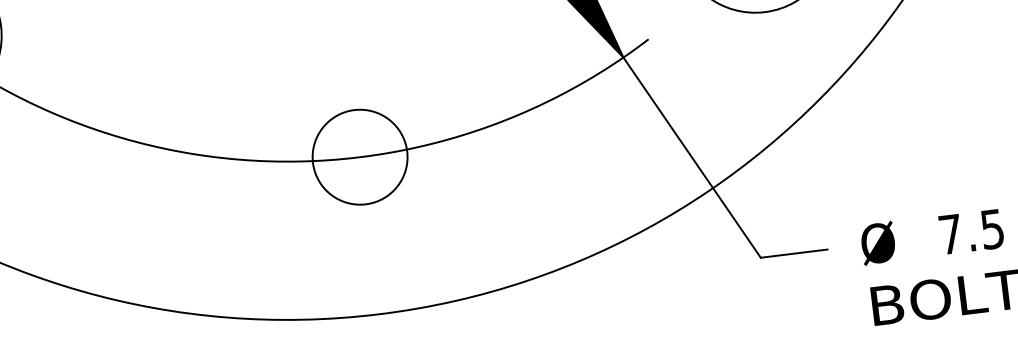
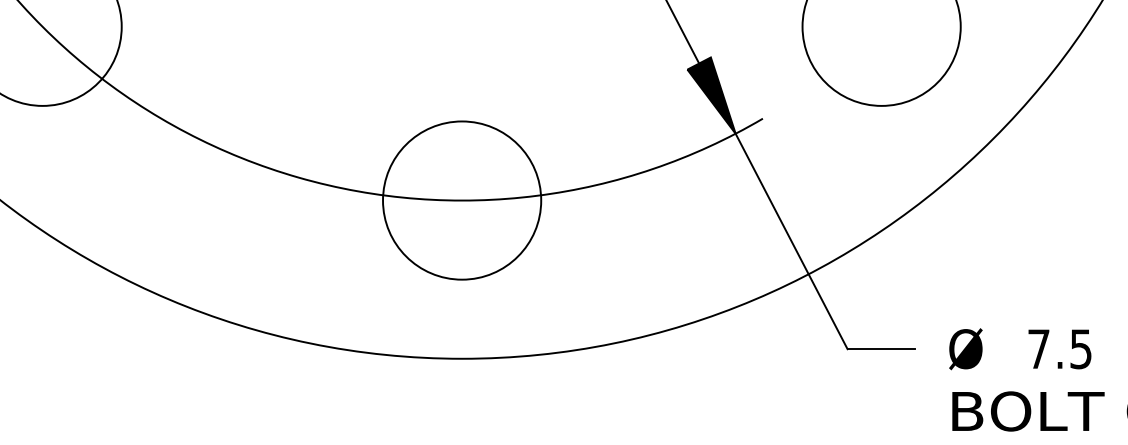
circle: (360, 157) -> (462, 200), size x1.67

